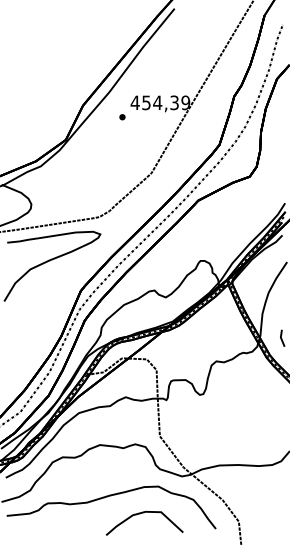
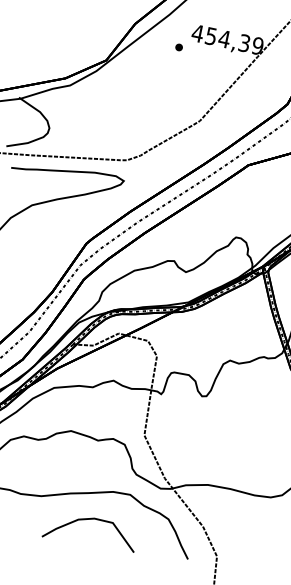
curve: (140, 514) -> (87, 520), moved

